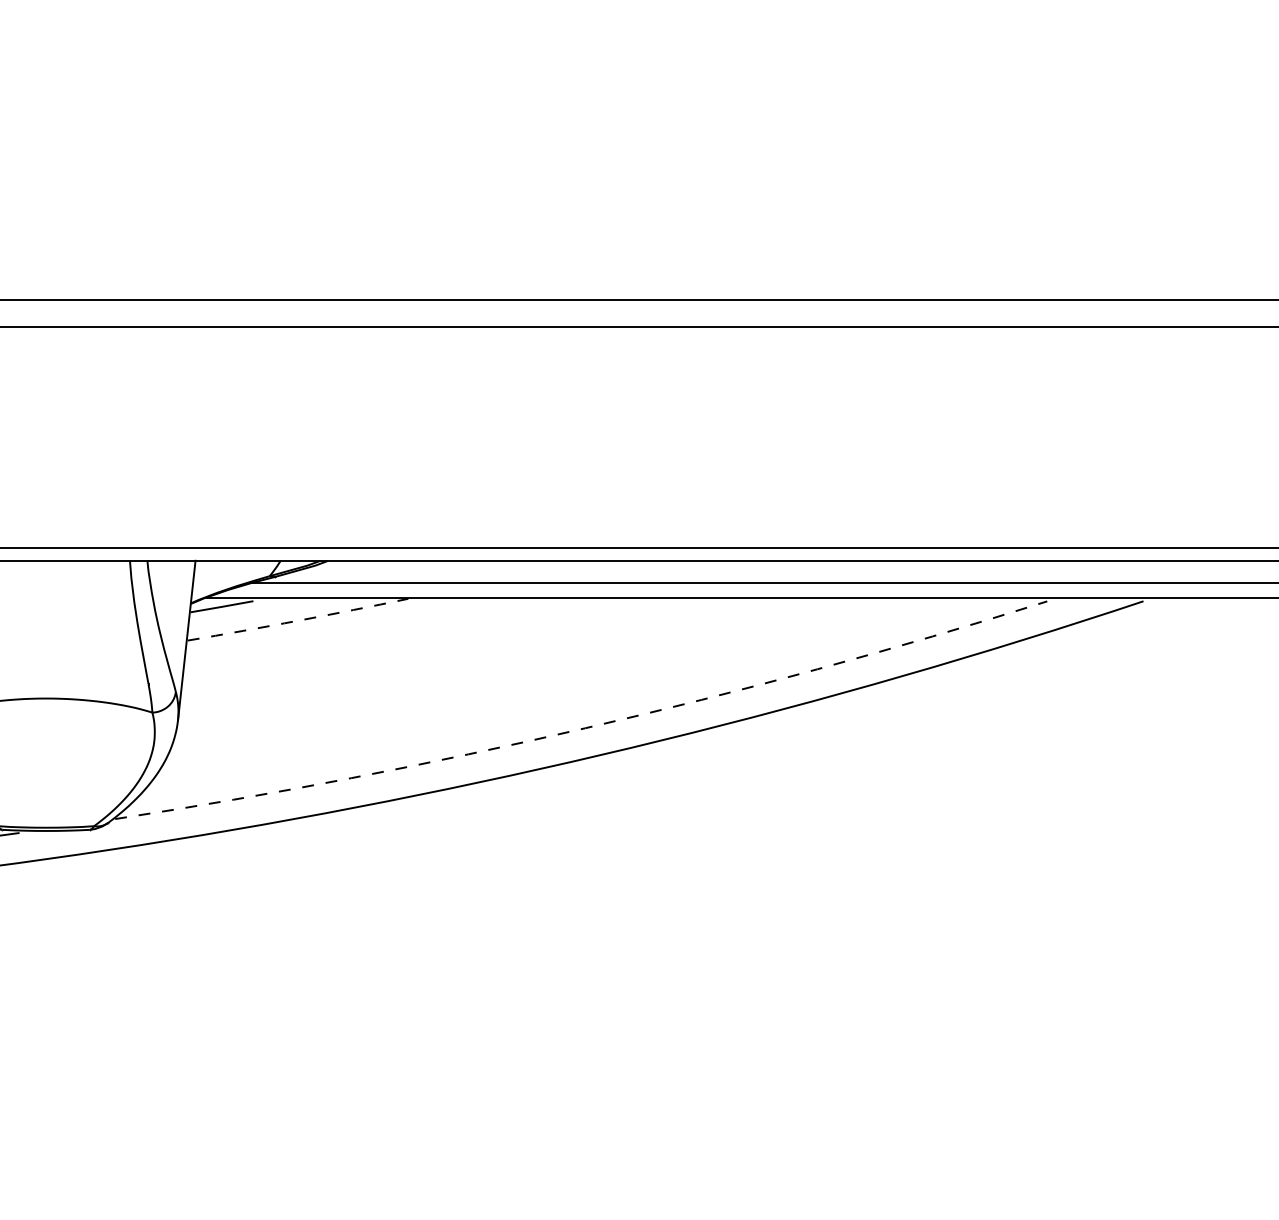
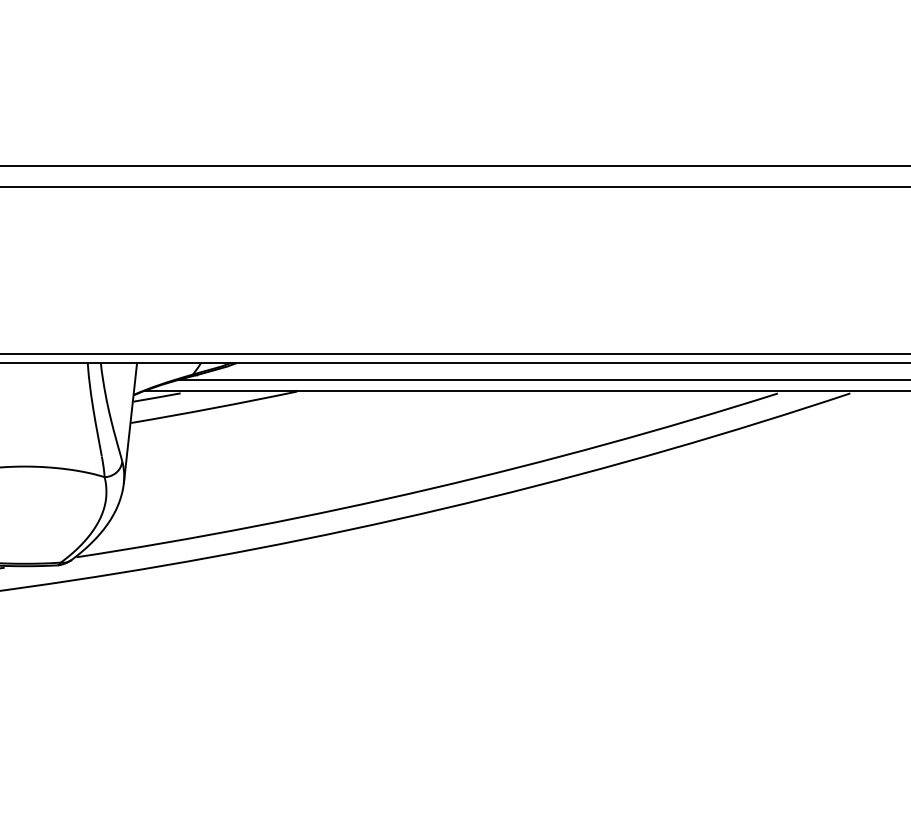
arc: (298, 620) -> (214, 407), dashed -> solid
arc: (585, 728) -> (430, 489), dashed -> solid

